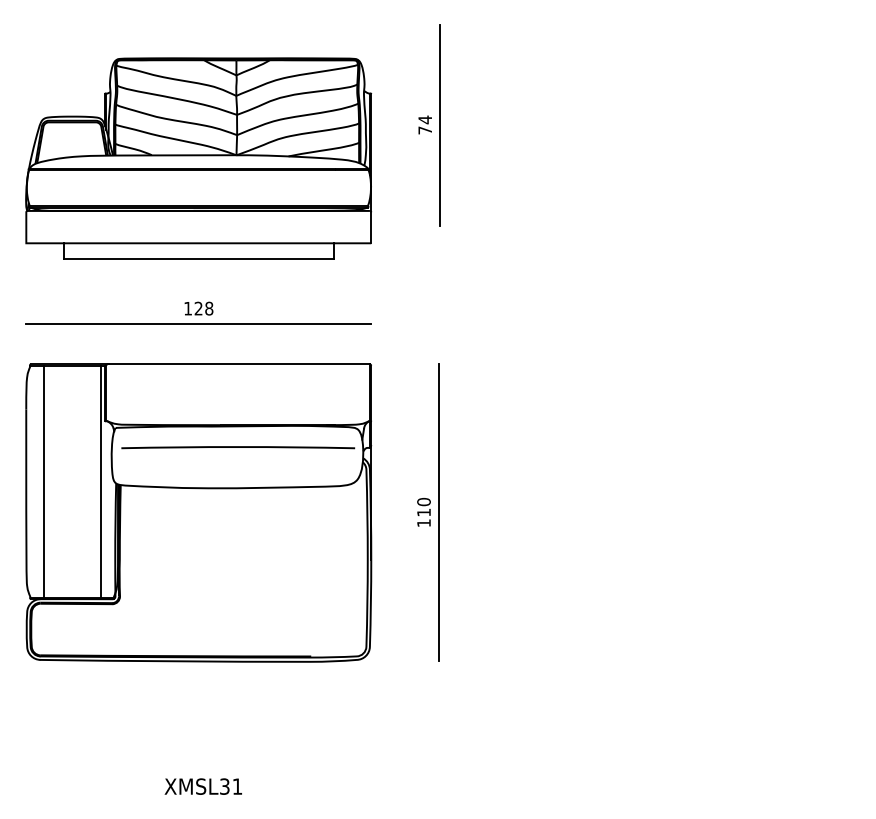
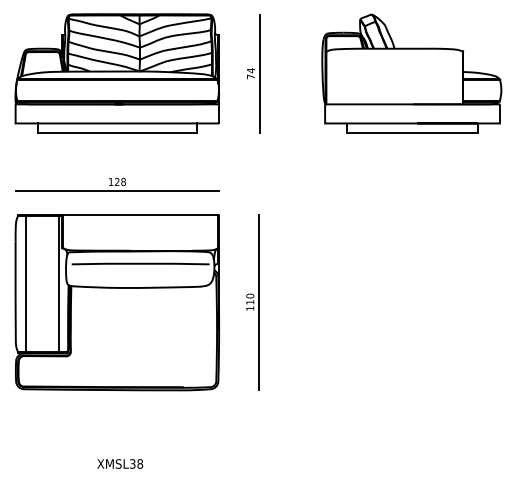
part: (697, 124) -> (411, 73), added
part: (197, 158) -> (116, 73), moved
text: (237, 785) -> (140, 463), XMSL31 -> XMSL38

